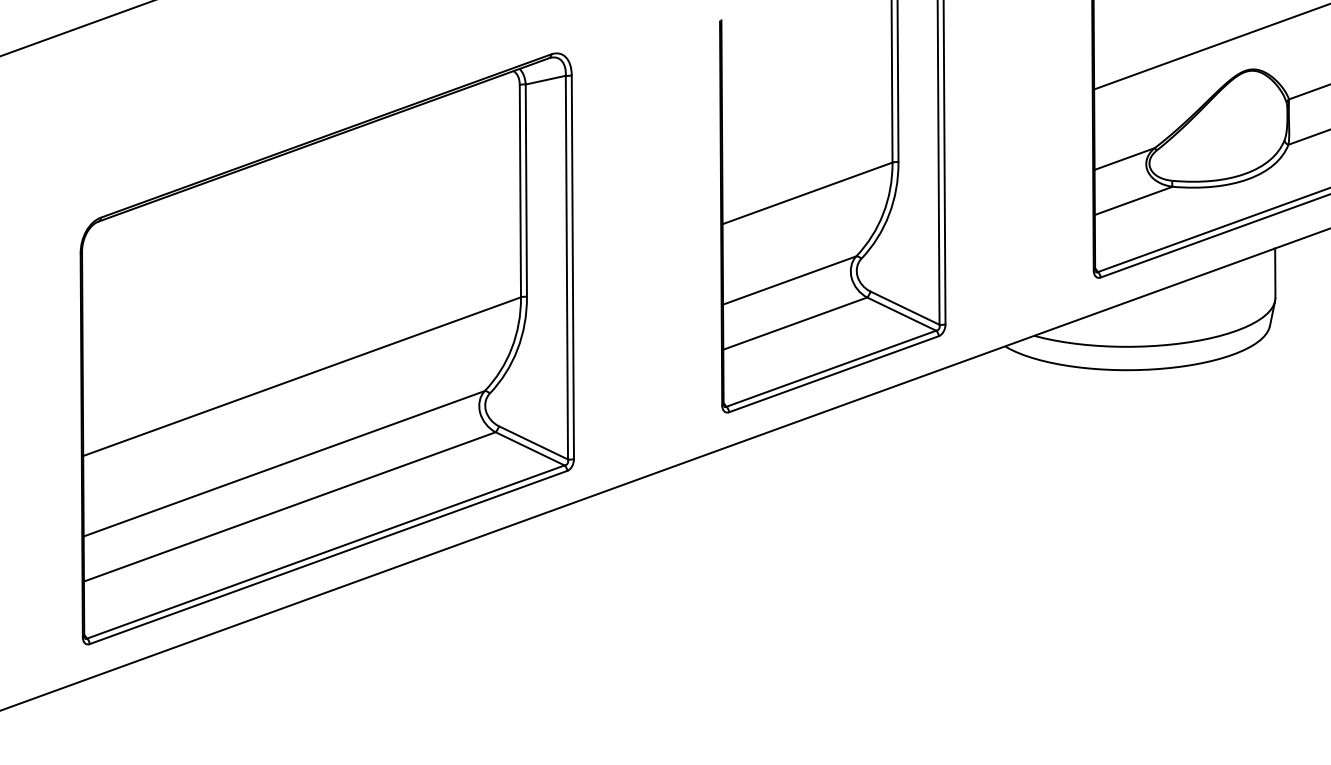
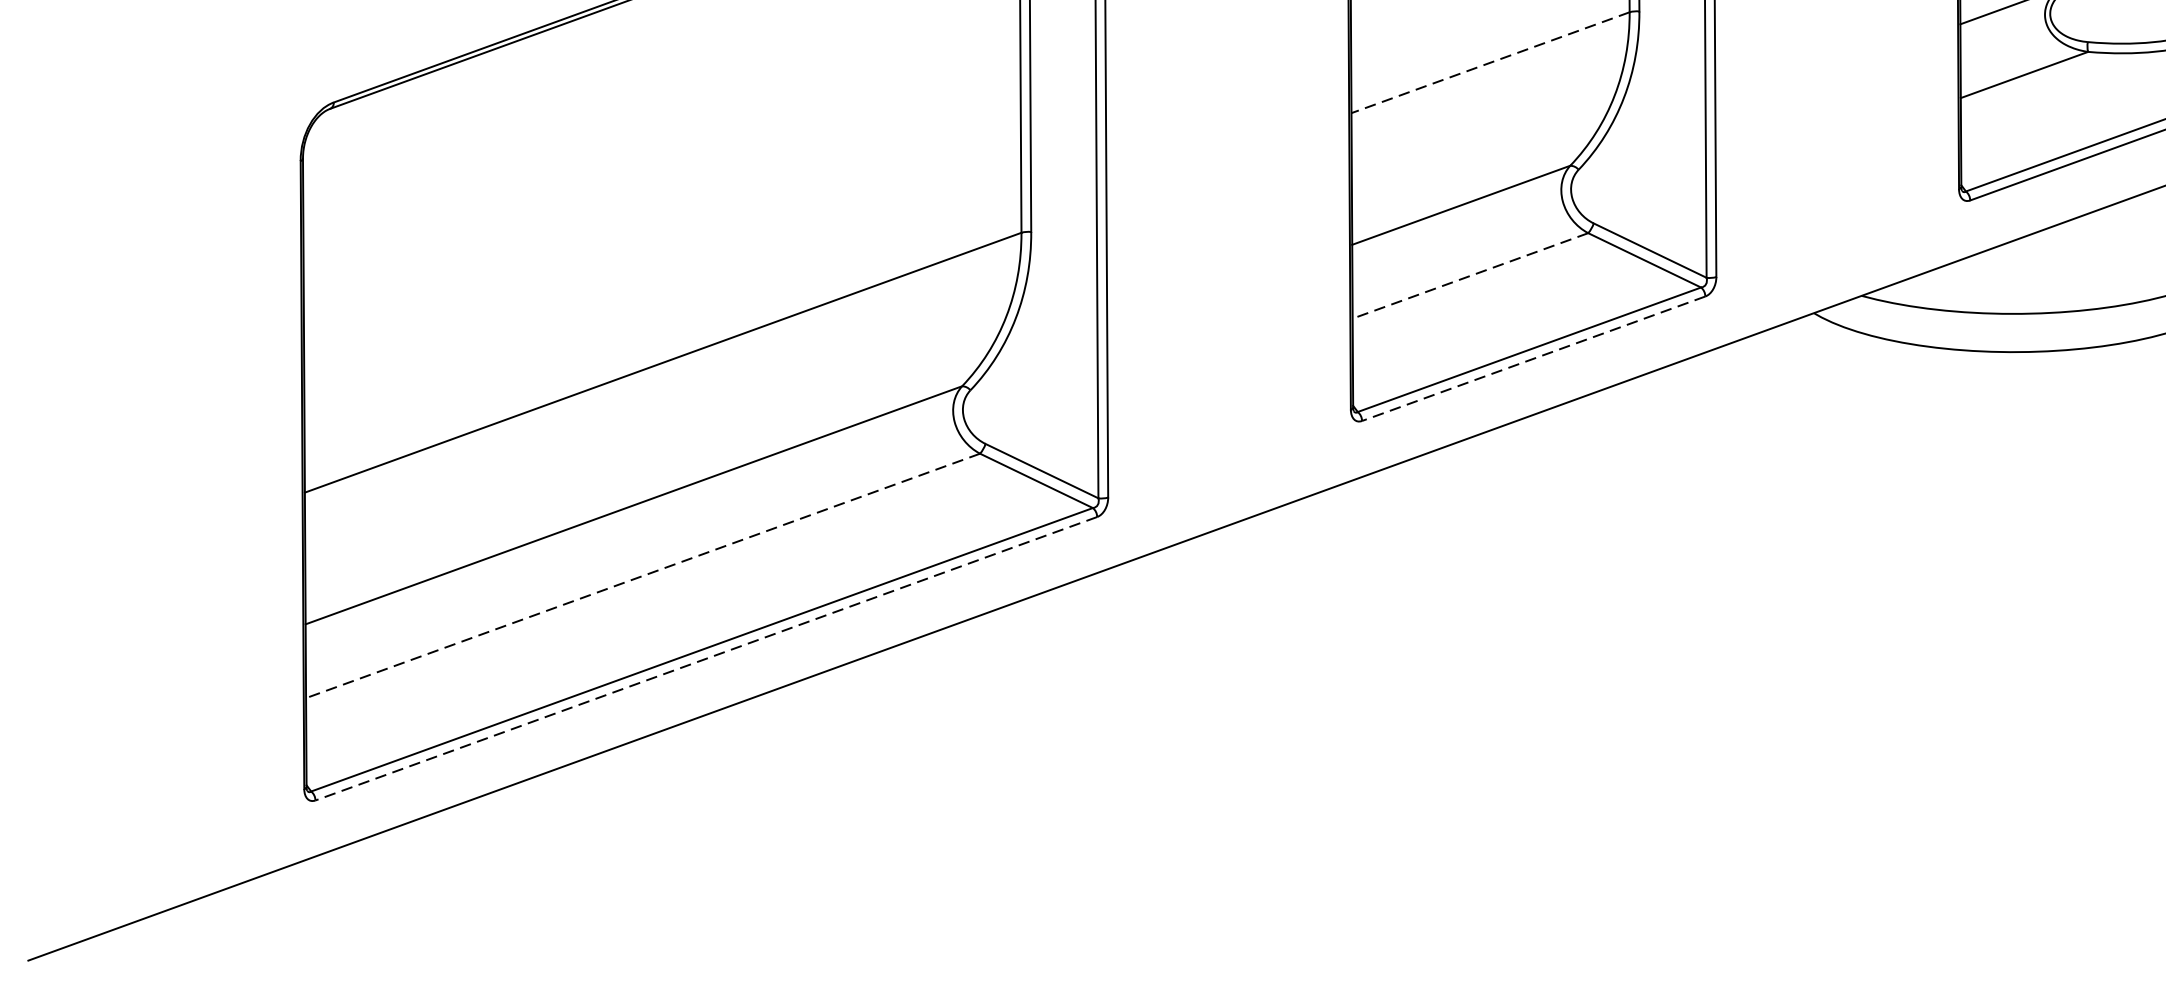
line: (807, 193) -> (1490, 62), solid -> dashed
line: (795, 323) -> (1470, 275), solid -> dashed
line: (833, 374) -> (1533, 359), solid -> dashed
line: (289, 506) -> (642, 575), solid -> dashed
line: (328, 557) -> (706, 658), solid -> dashed

